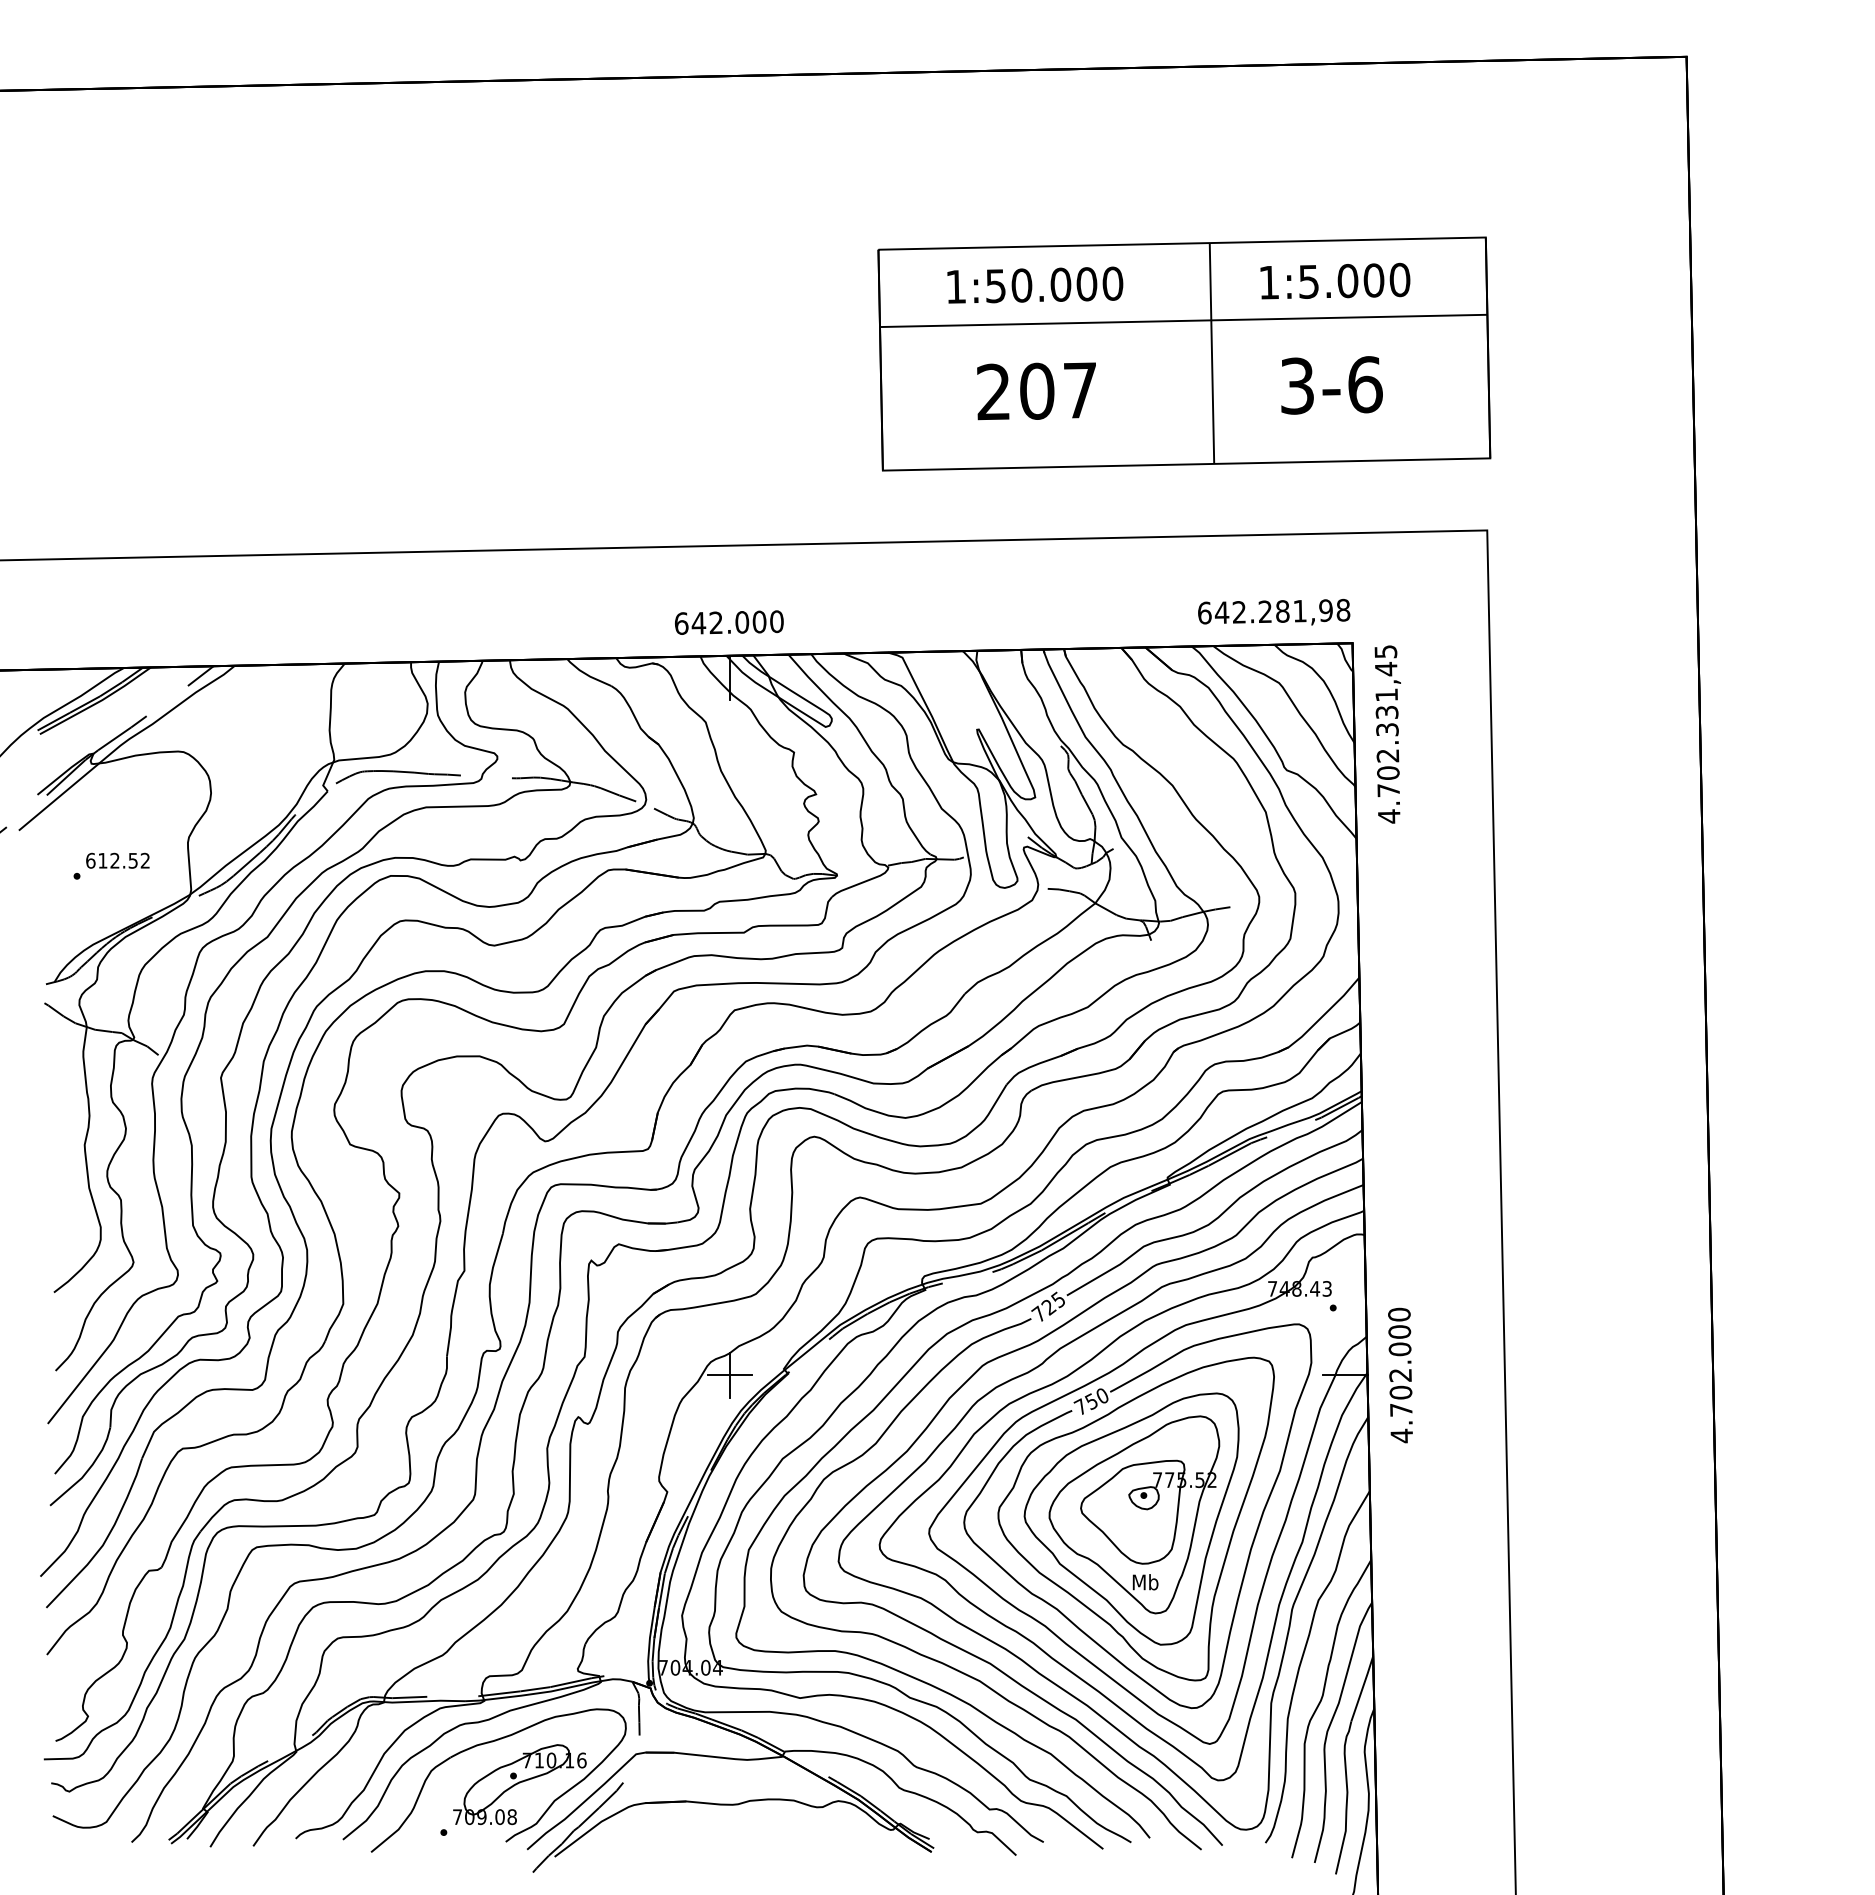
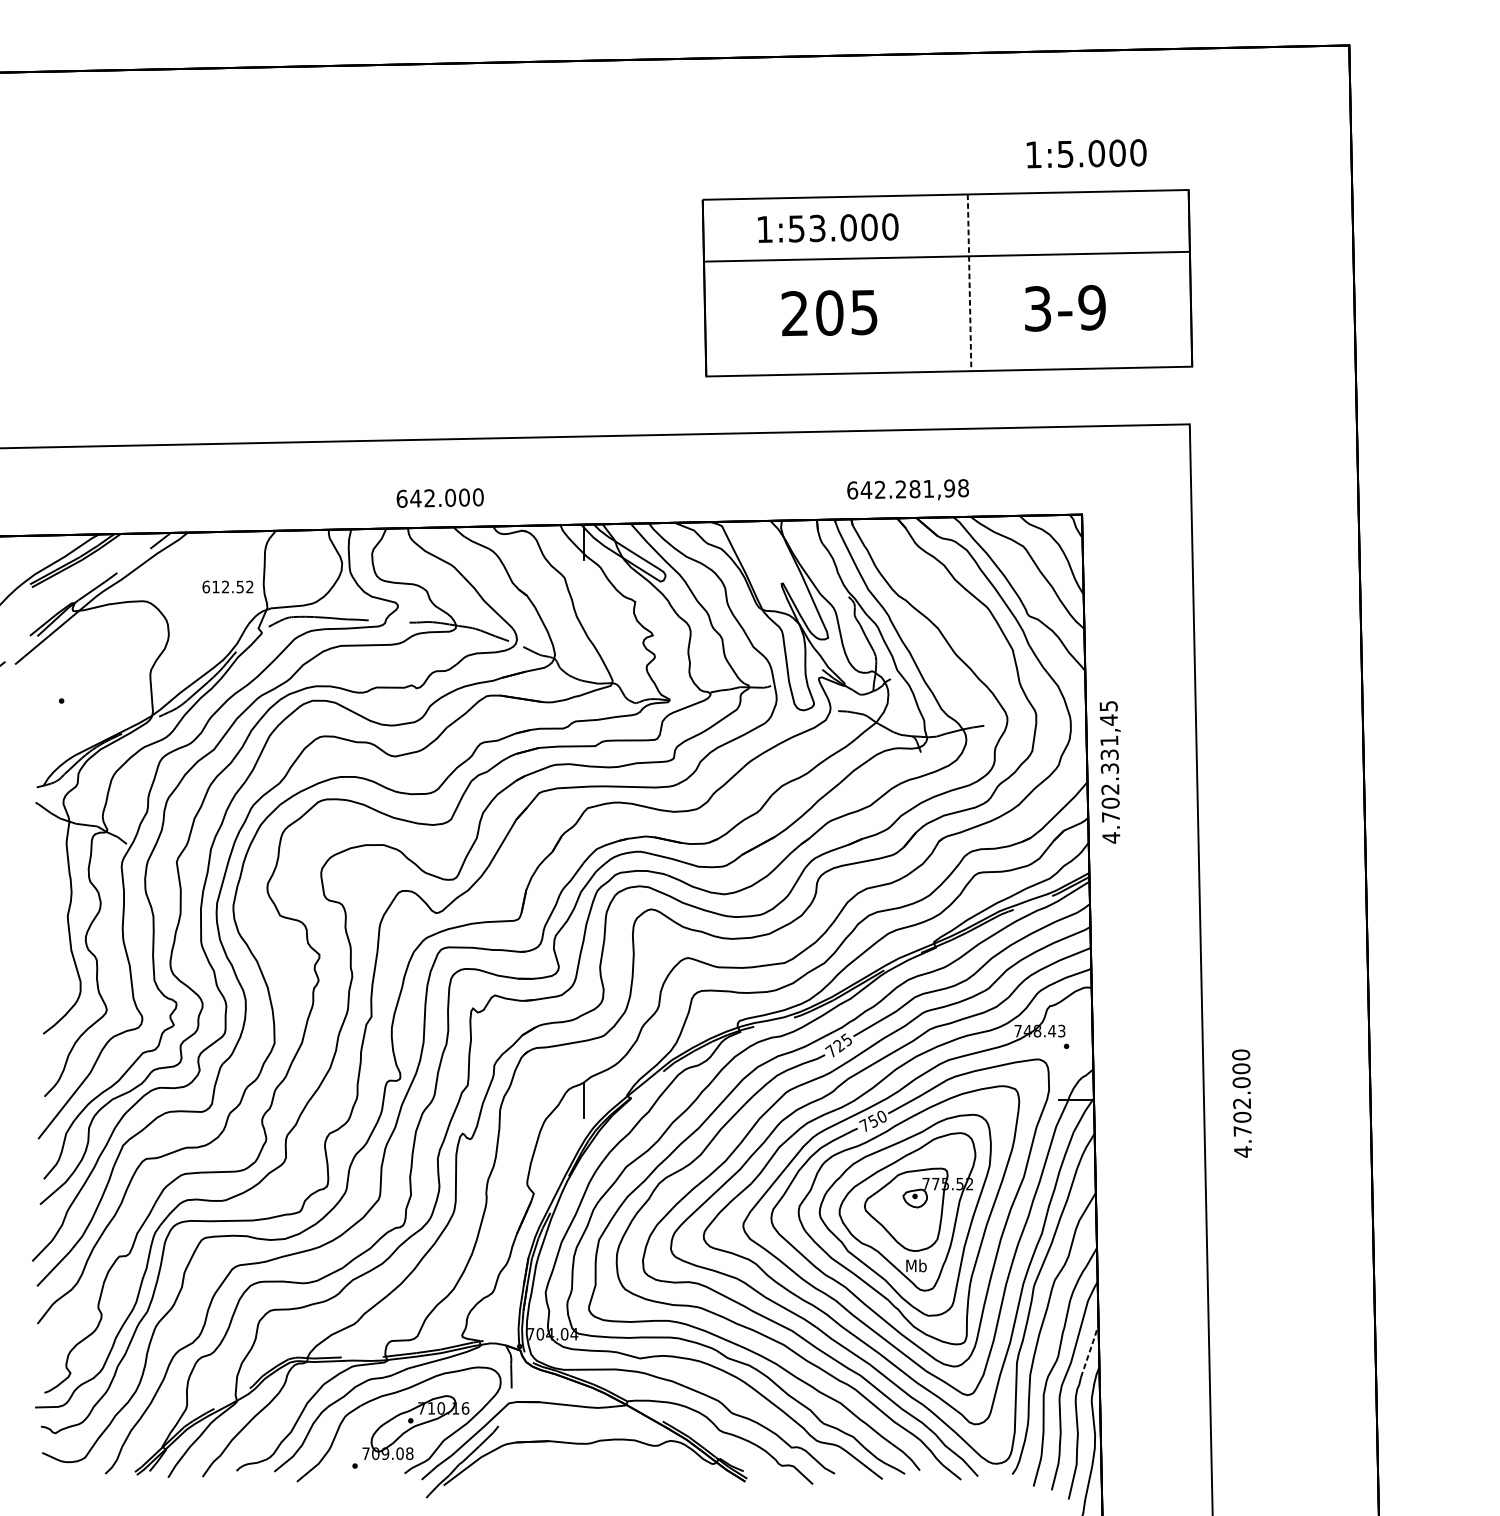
text: (1335, 280) -> (1086, 153), moved
text: (1021, 285) -> (817, 228), 1:50.000 -> 1:53.000
line: (1211, 354) -> (969, 283), solid -> dashed
text: (1364, 384) -> (1091, 307), 3-6 -> 3-9
text: (1080, 390) -> (864, 312), 207 -> 205
text: (1274, 611) -> (908, 489), moved
text: (729, 622) -> (440, 498), moved
text: (1387, 734) -> (1110, 772), moved
text: (117, 860) -> (227, 586), moved
line: (729, 1375) -> (583, 1100), removed
text: (1400, 1375) -> (1242, 1103), moved
line: (1362, 1687) -> (1090, 1350), solid -> dashed

